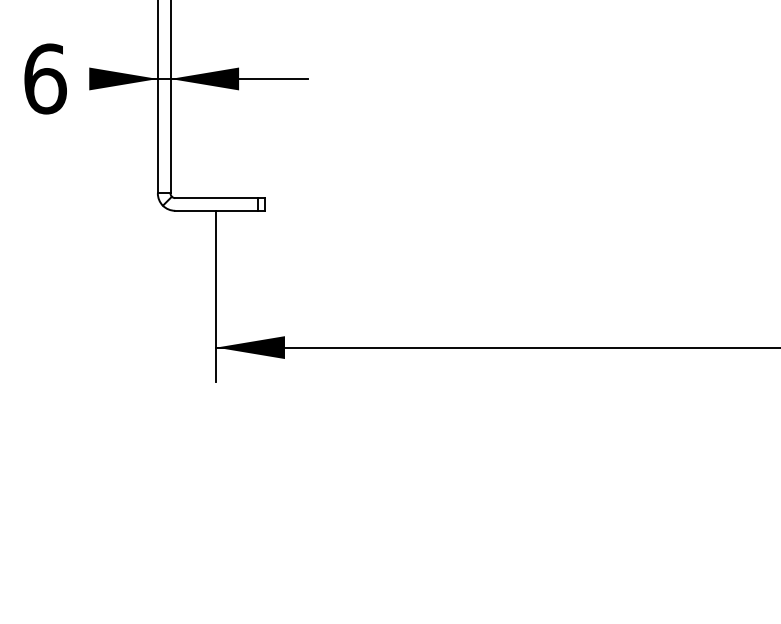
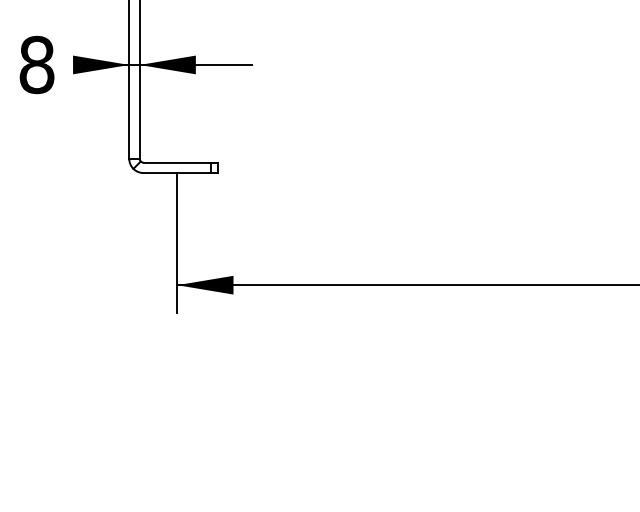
text: (45, 78) -> (37, 64), 6 -> 8

